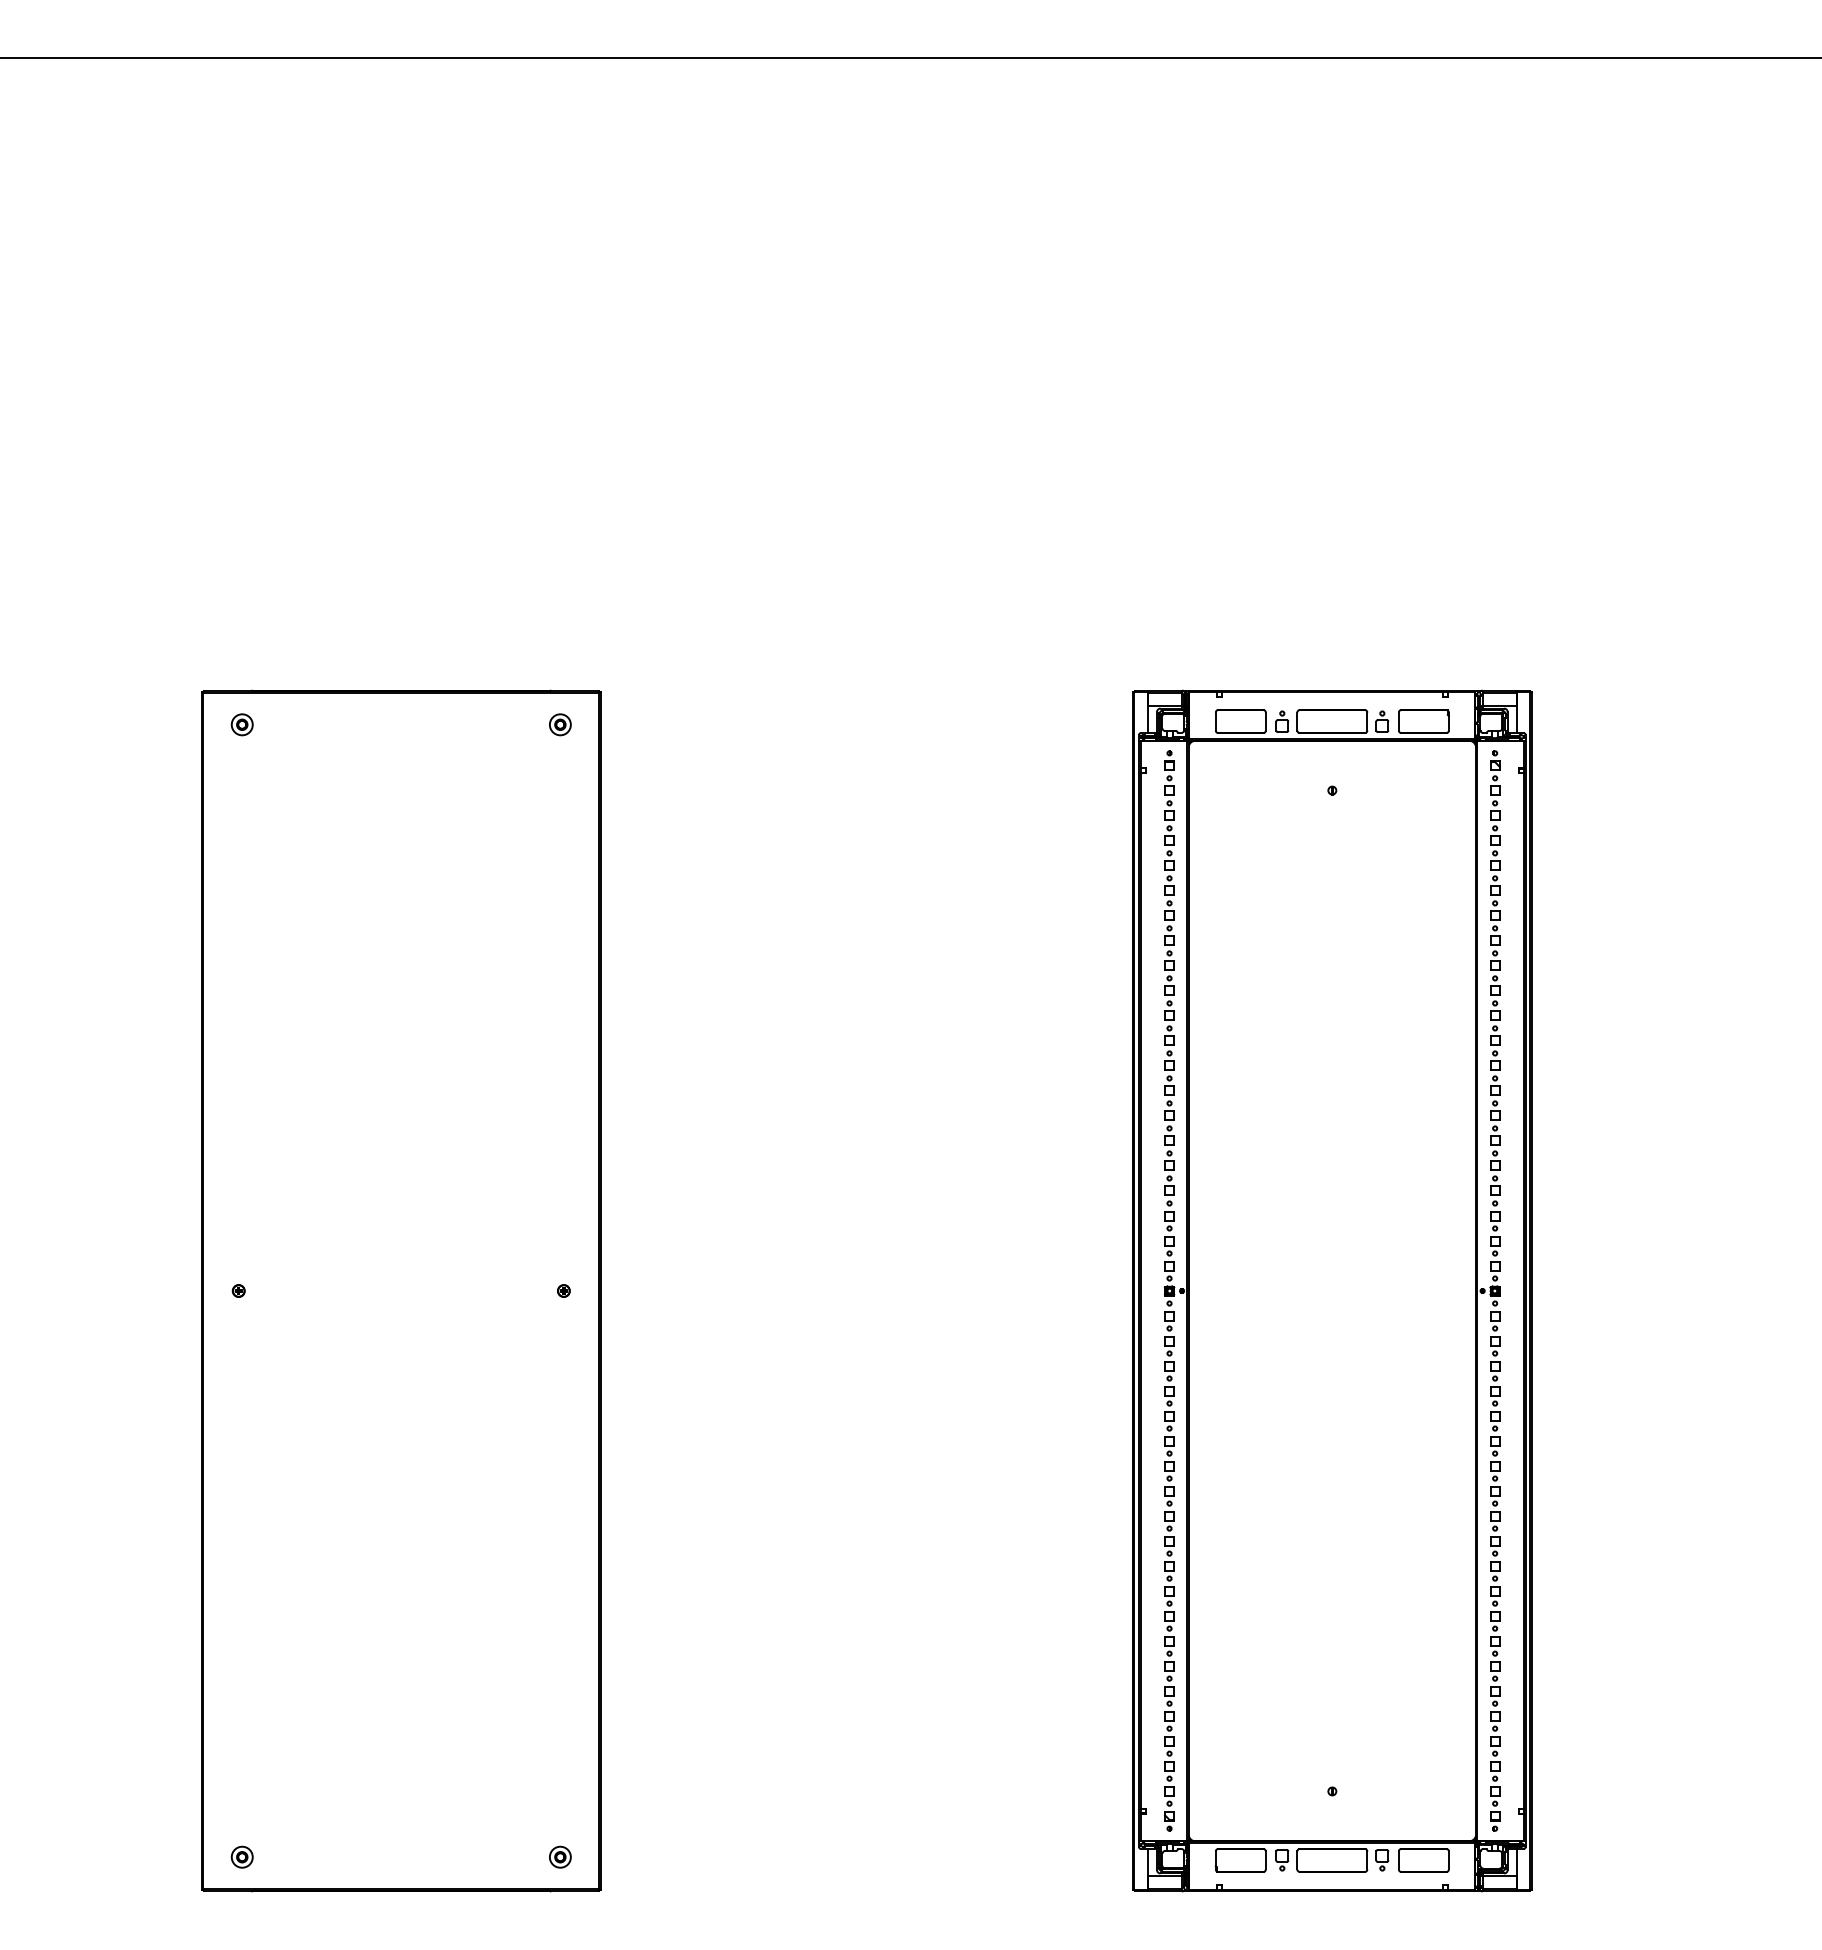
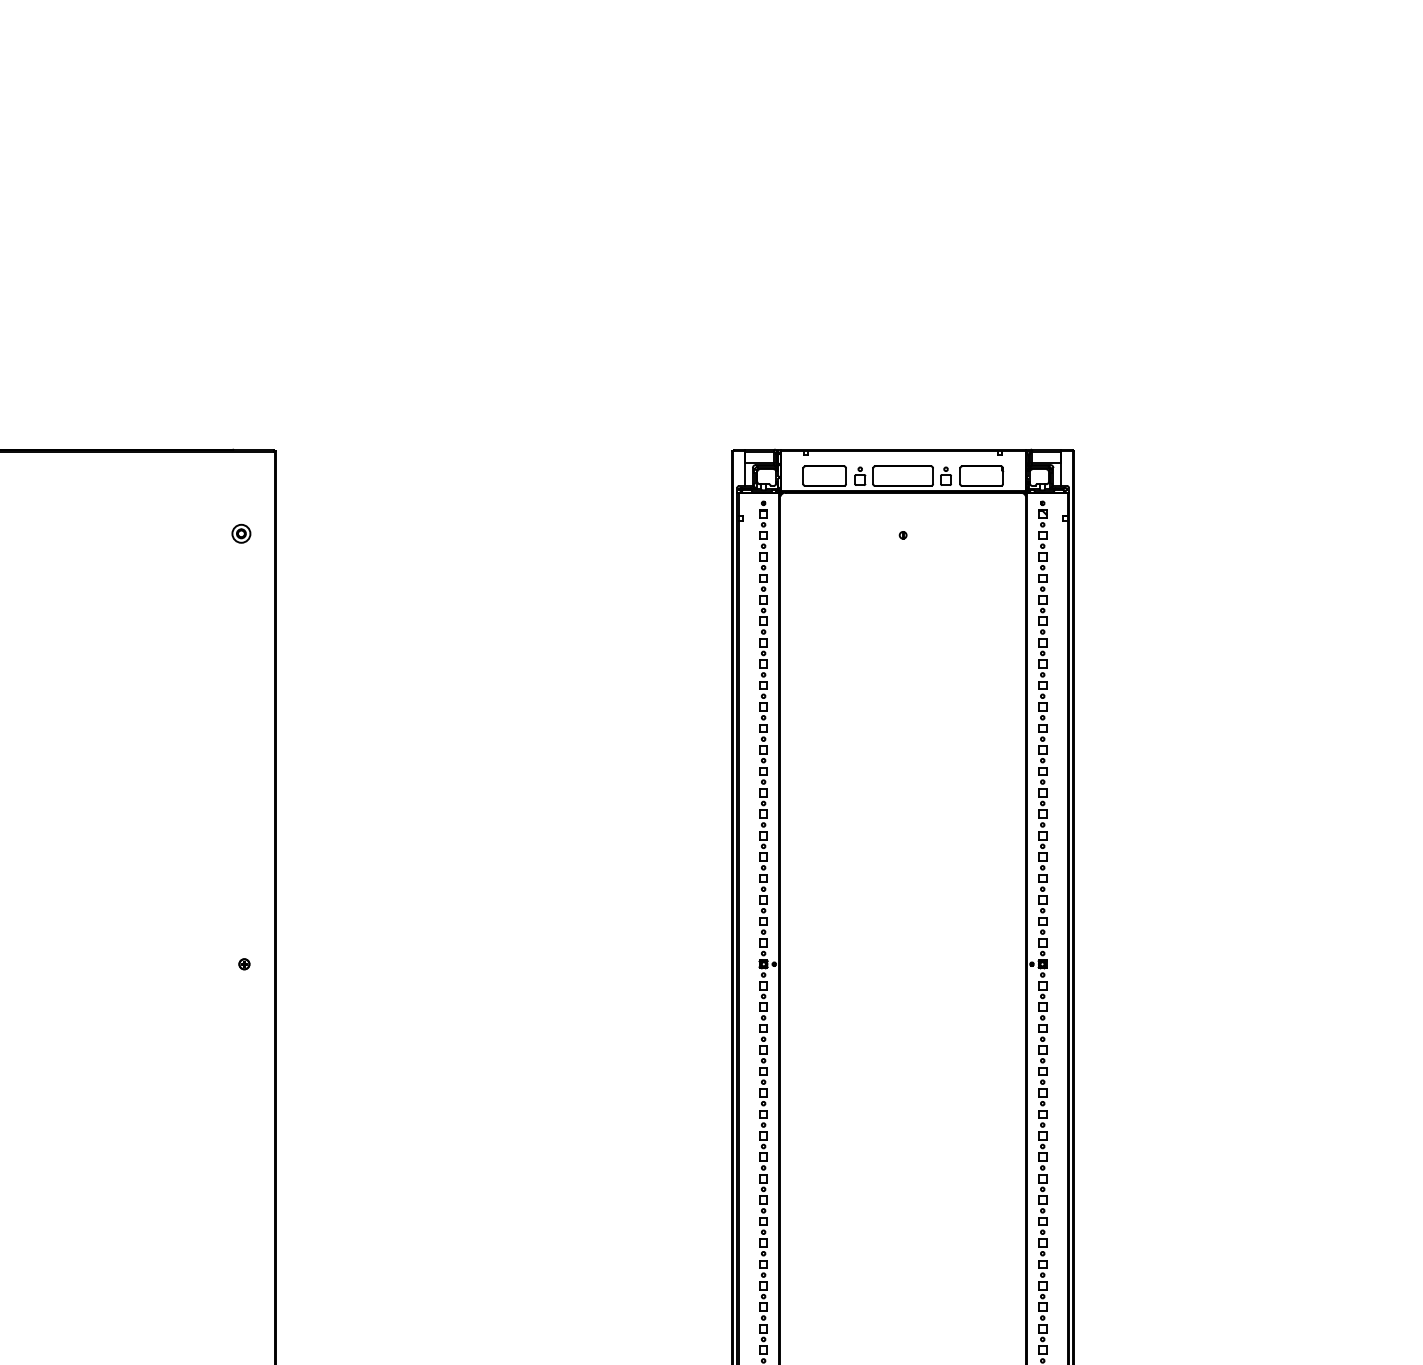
part: (560, 724) -> (241, 533), moved

